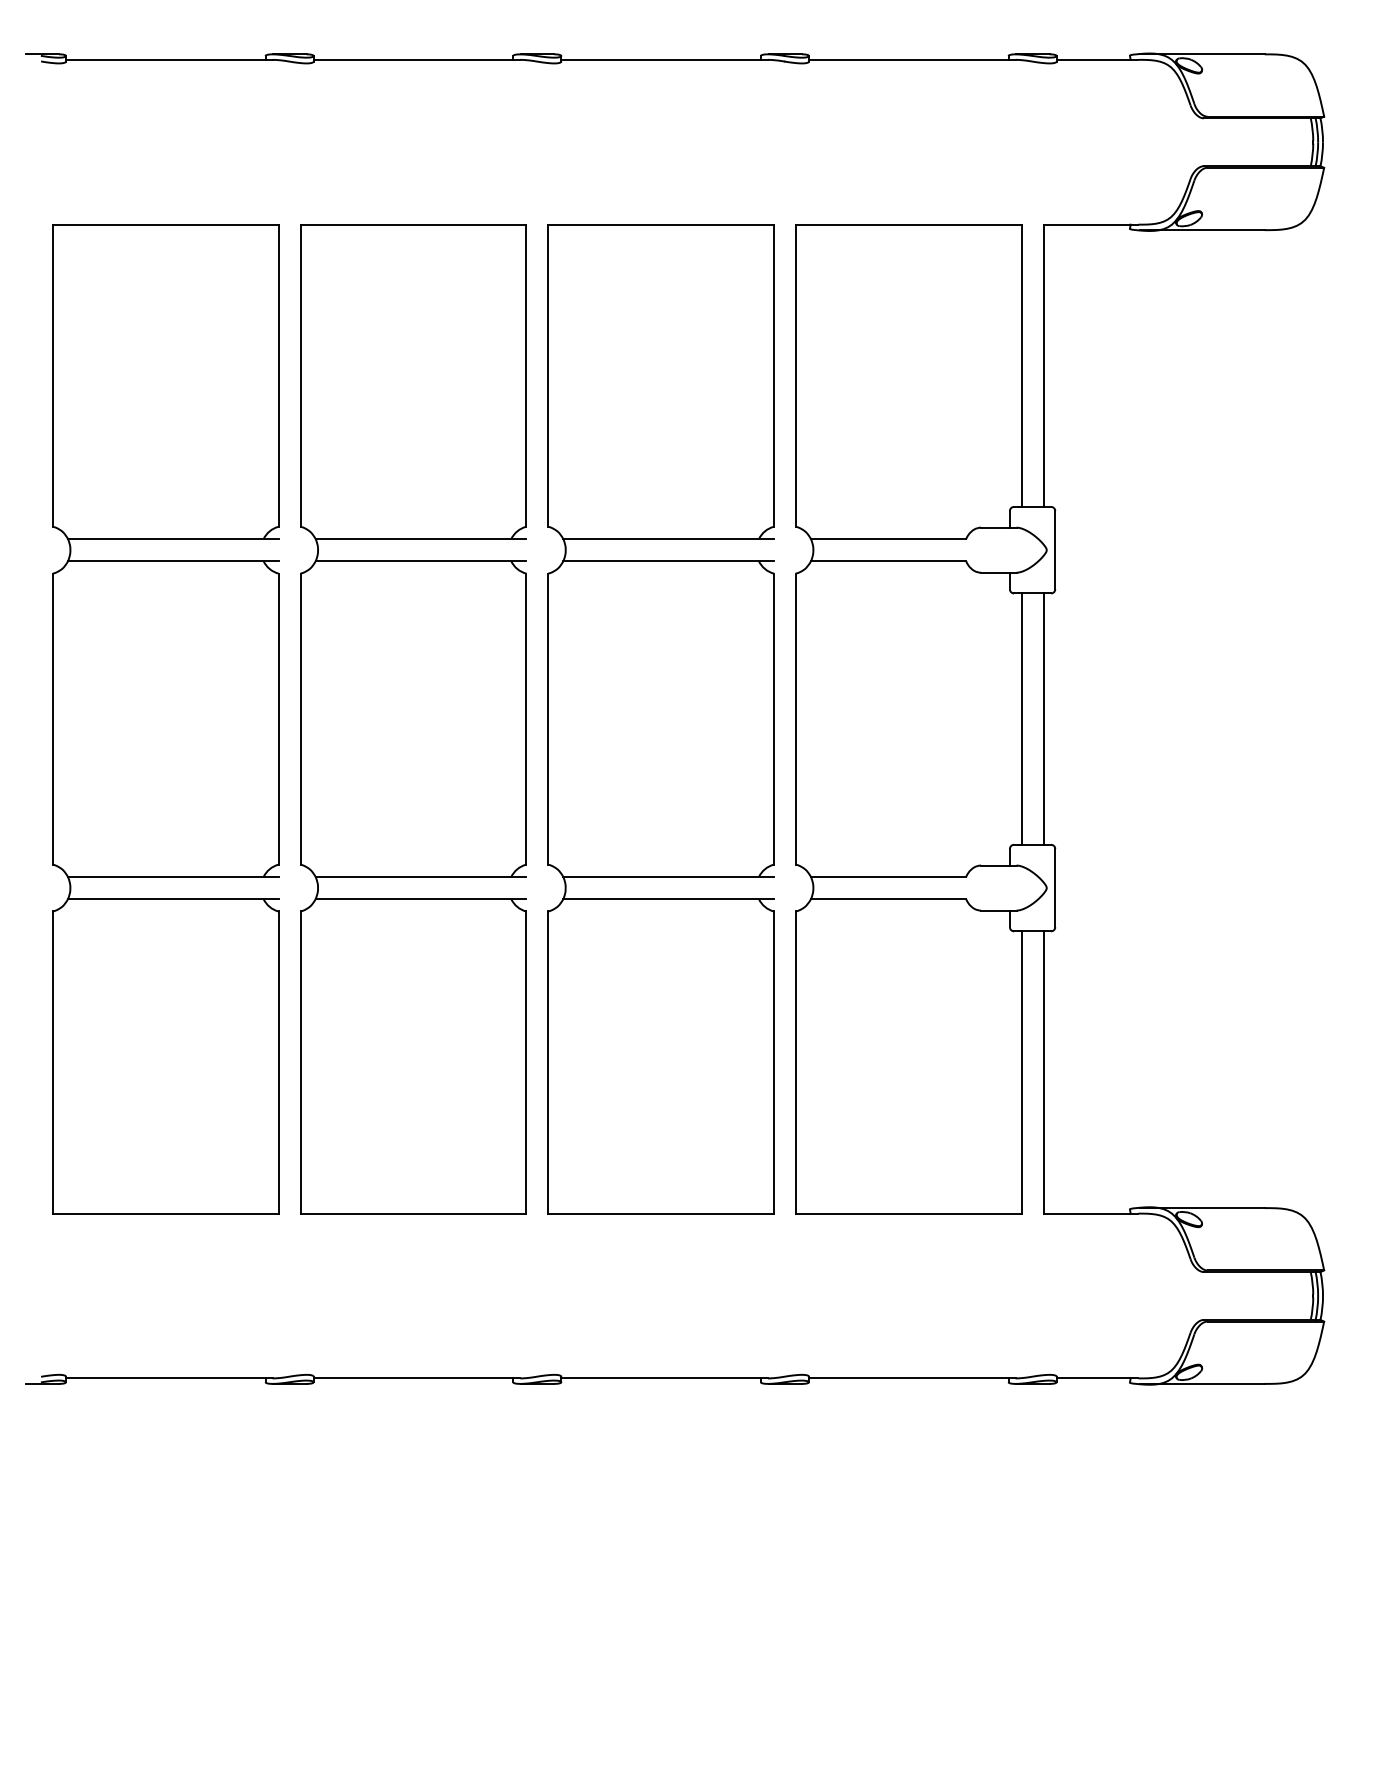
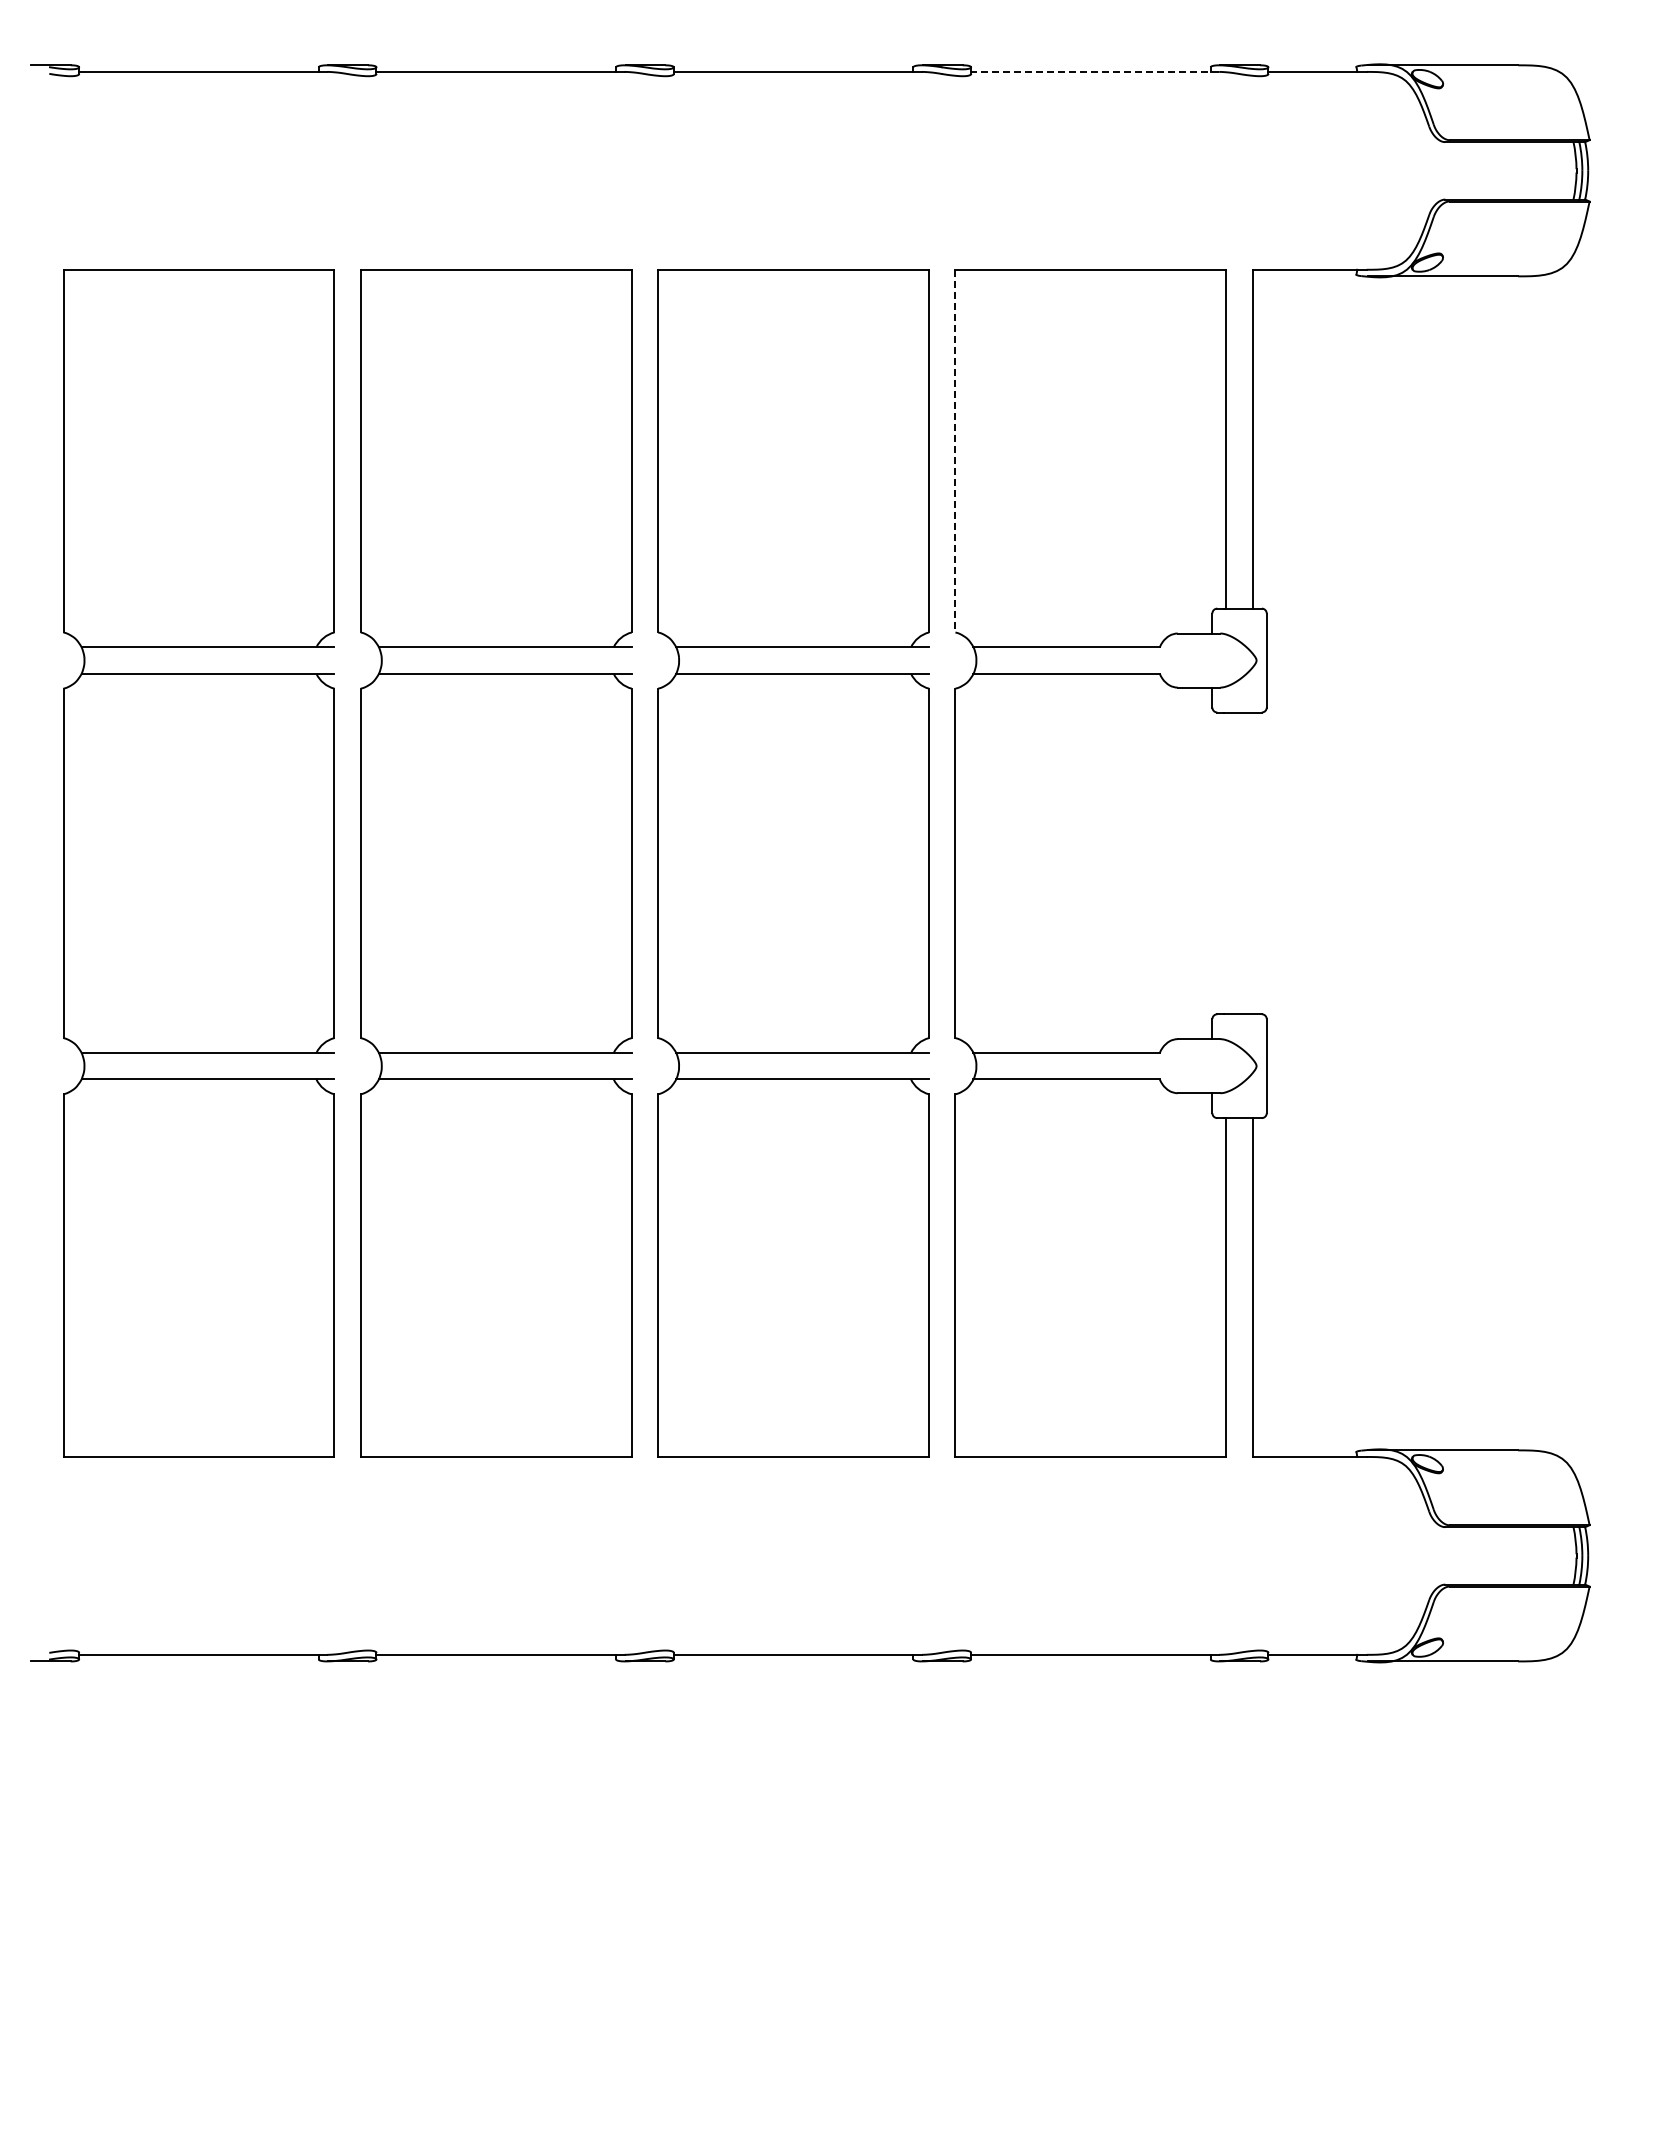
line: (911, 59) -> (1094, 71), solid -> dashed
line: (795, 376) -> (955, 451), solid -> dashed
line: (1021, 719) -> (1226, 863), removed
line: (1043, 719) -> (1252, 863), removed

